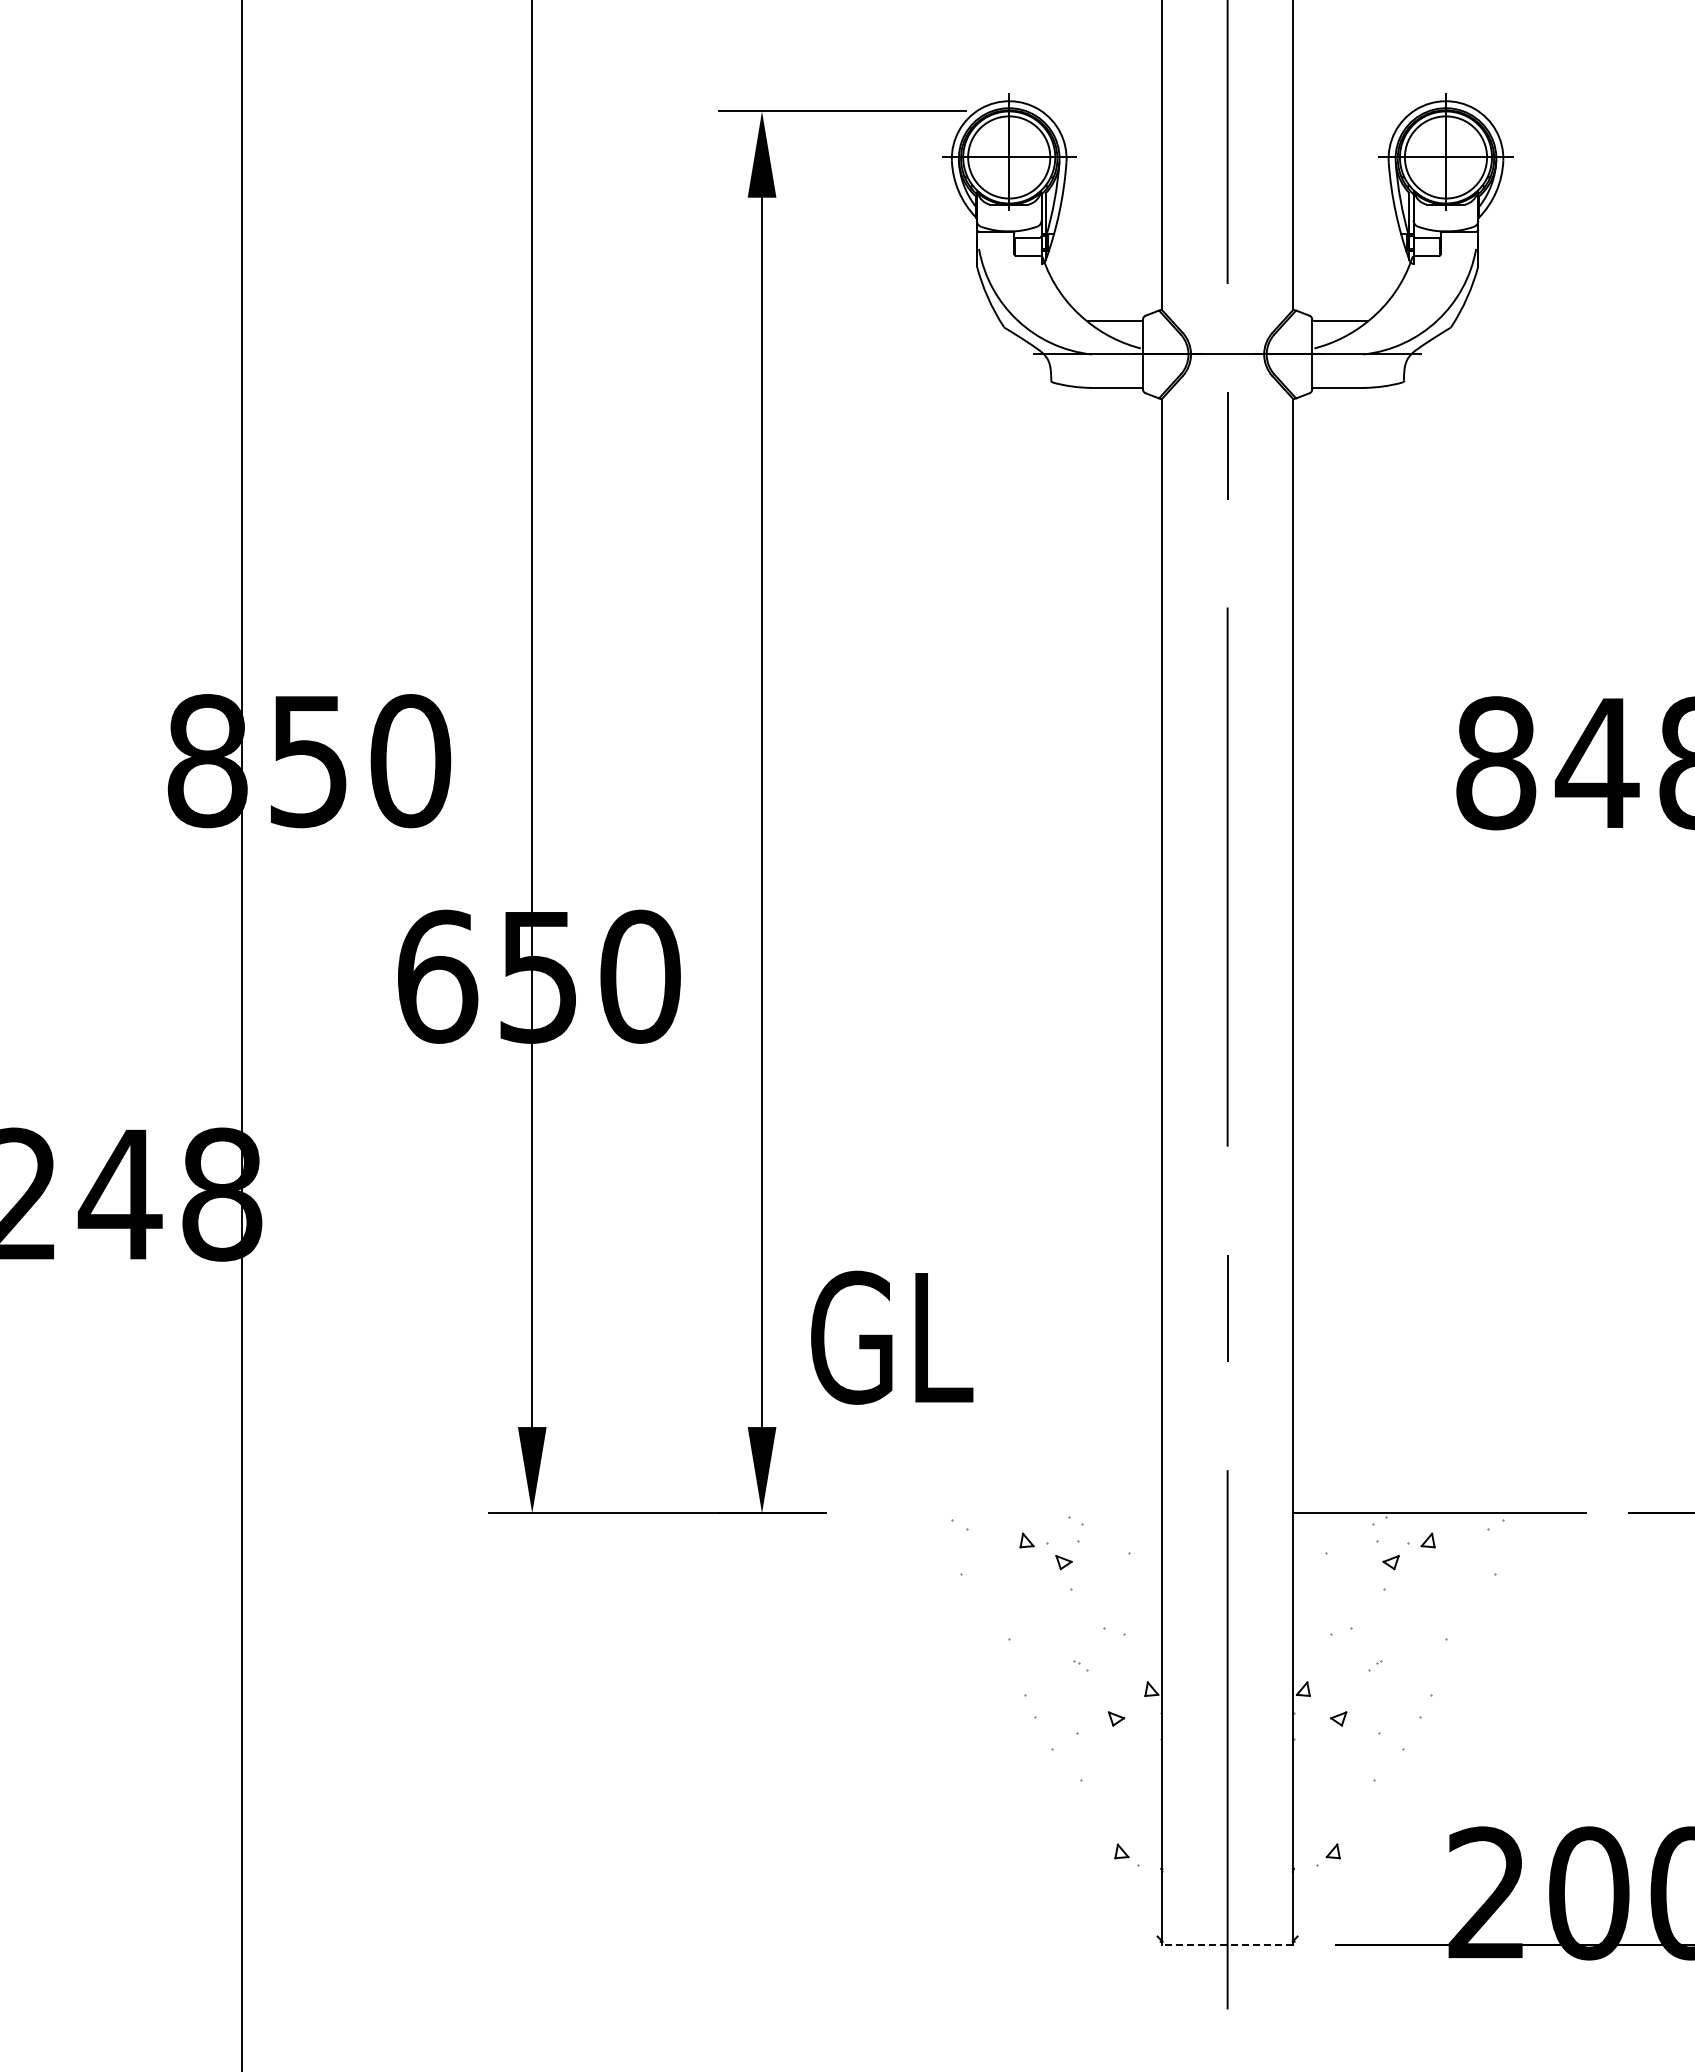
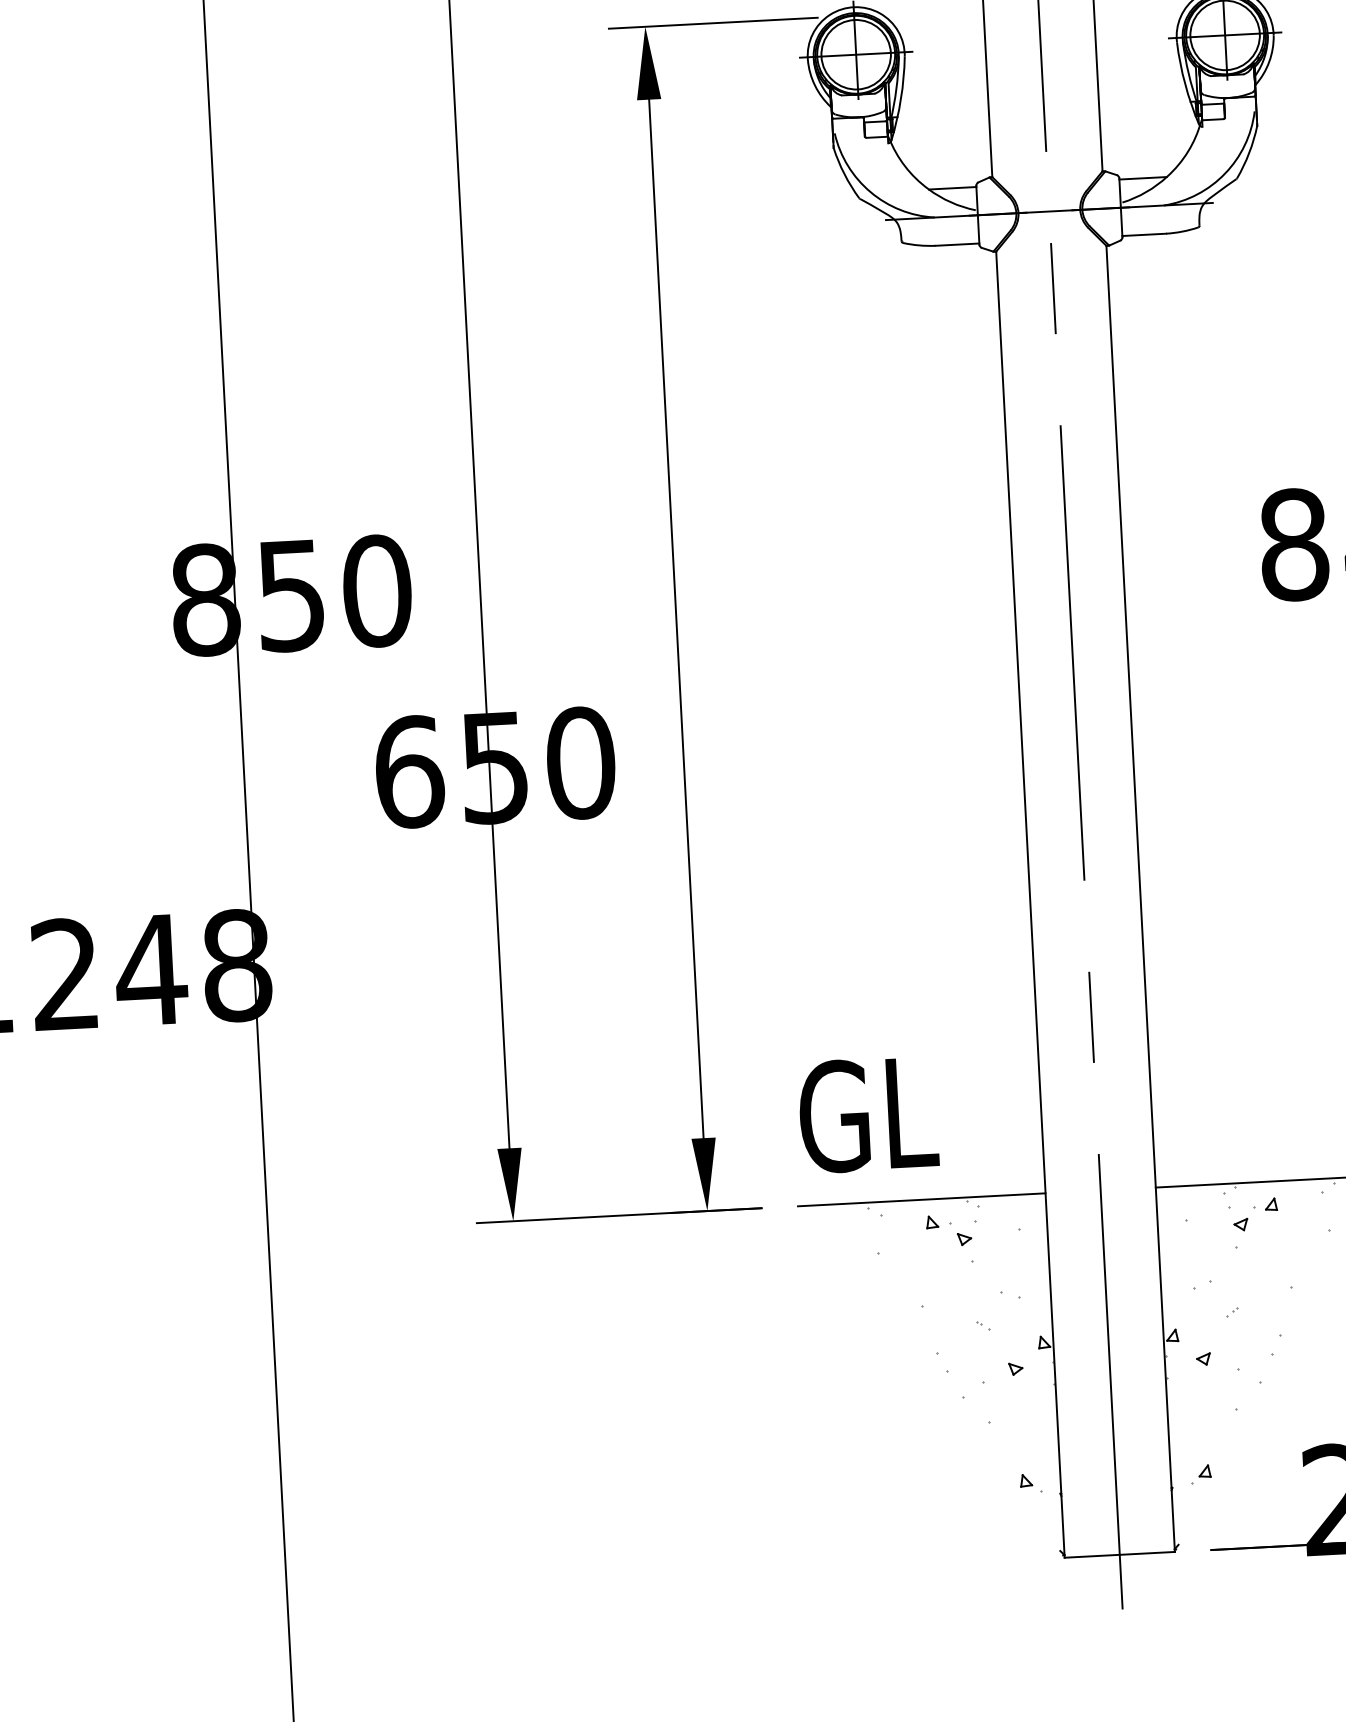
text: (892, 1337) -> (868, 1114), moved
line: (1015, 1513) -> (921, 1199), added
line: (1227, 1944) -> (1119, 1554), dashed -> solid

